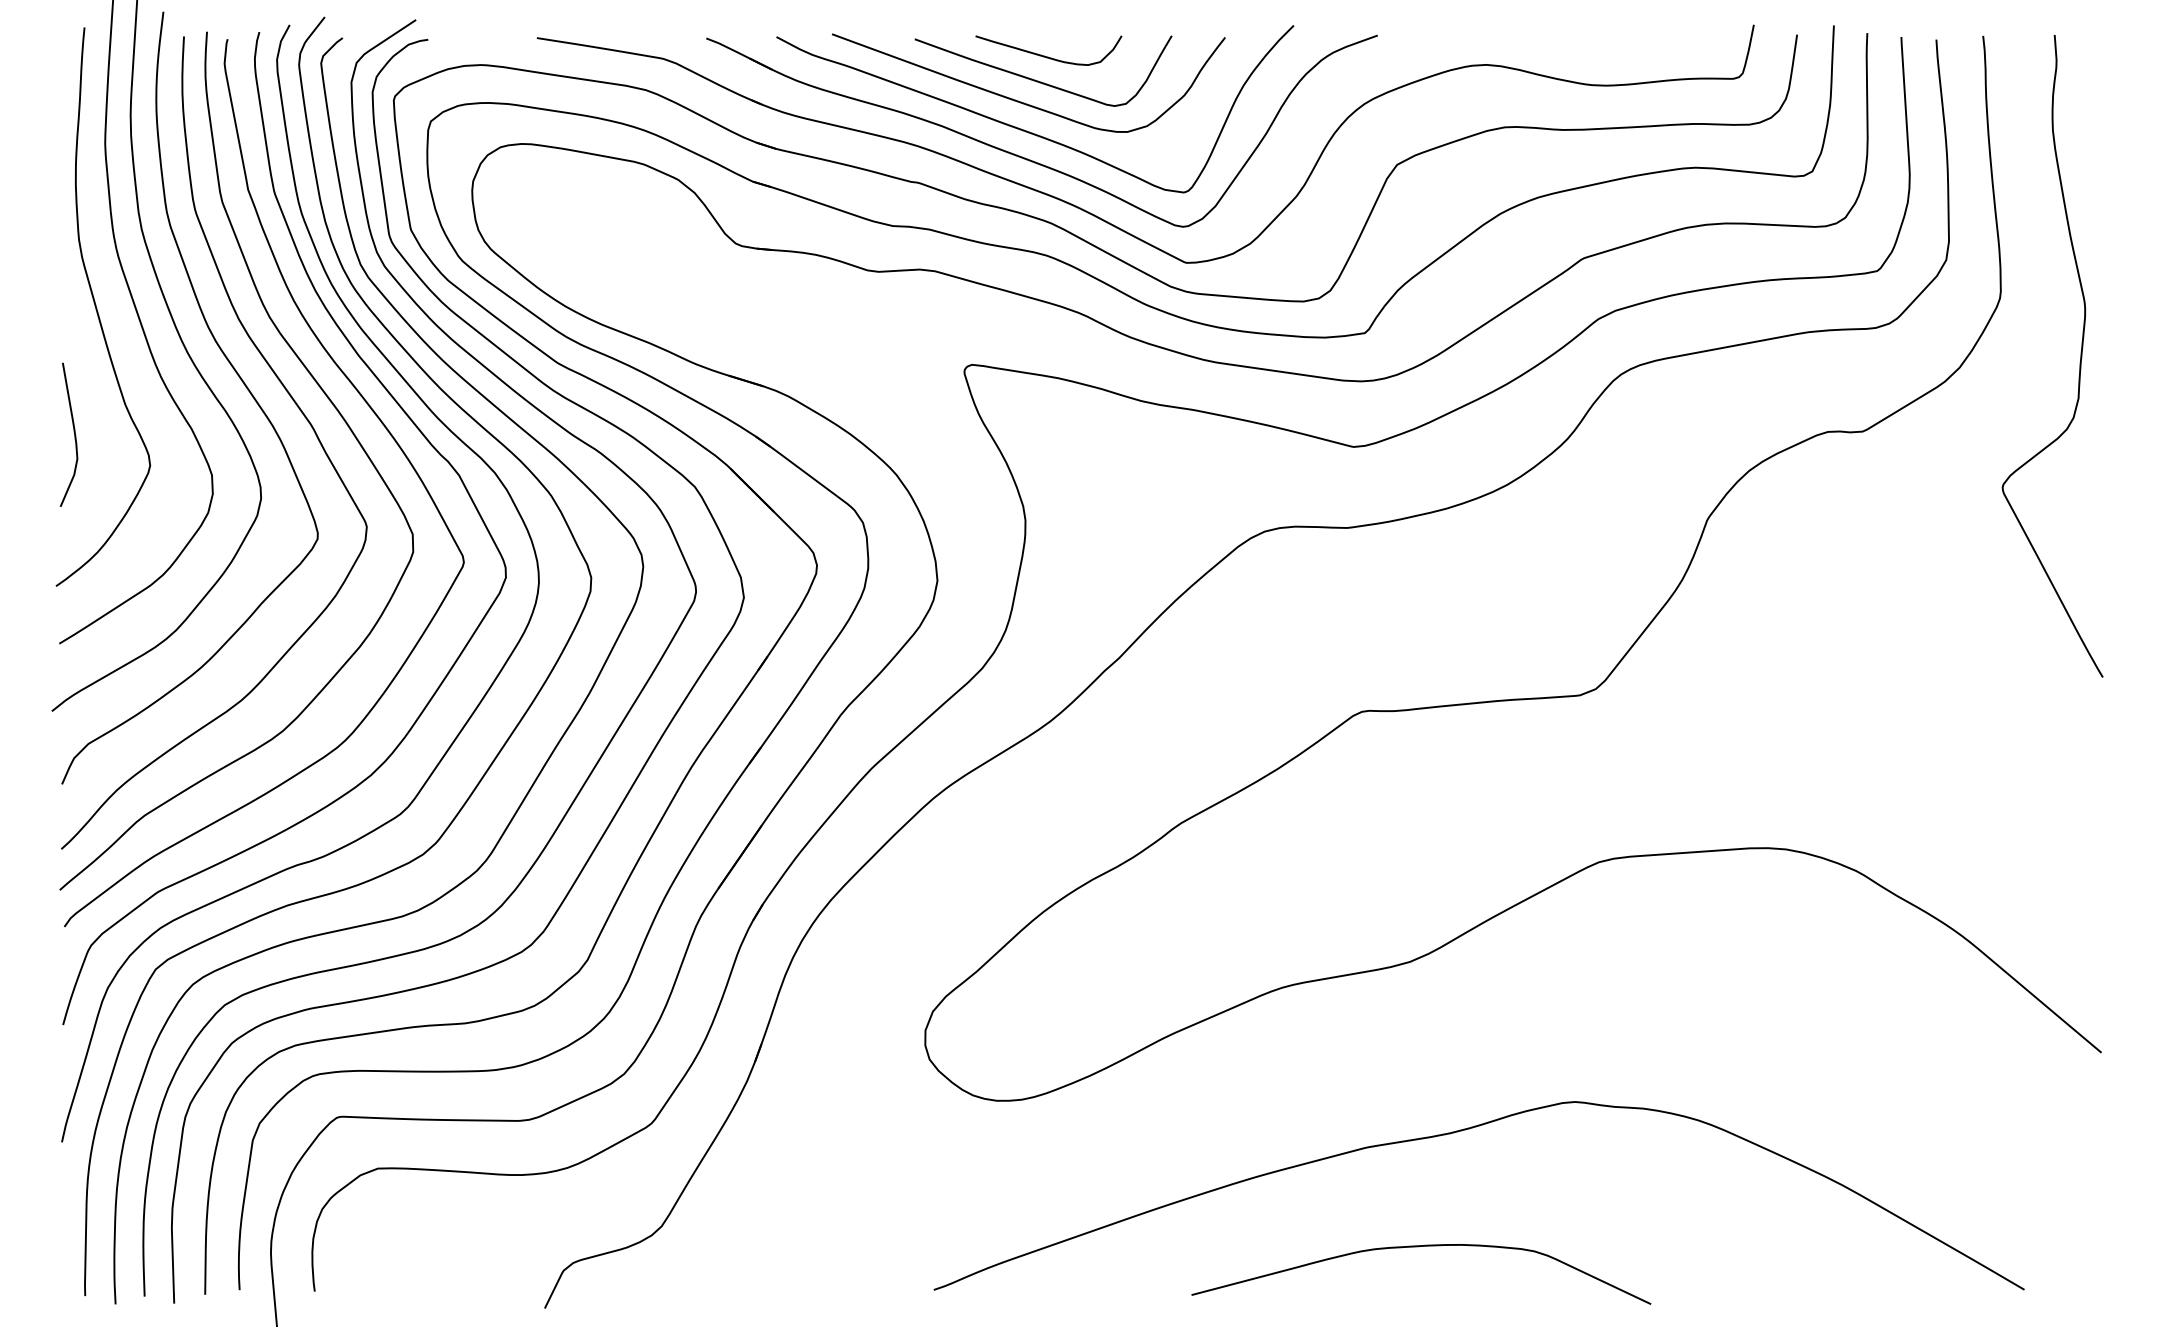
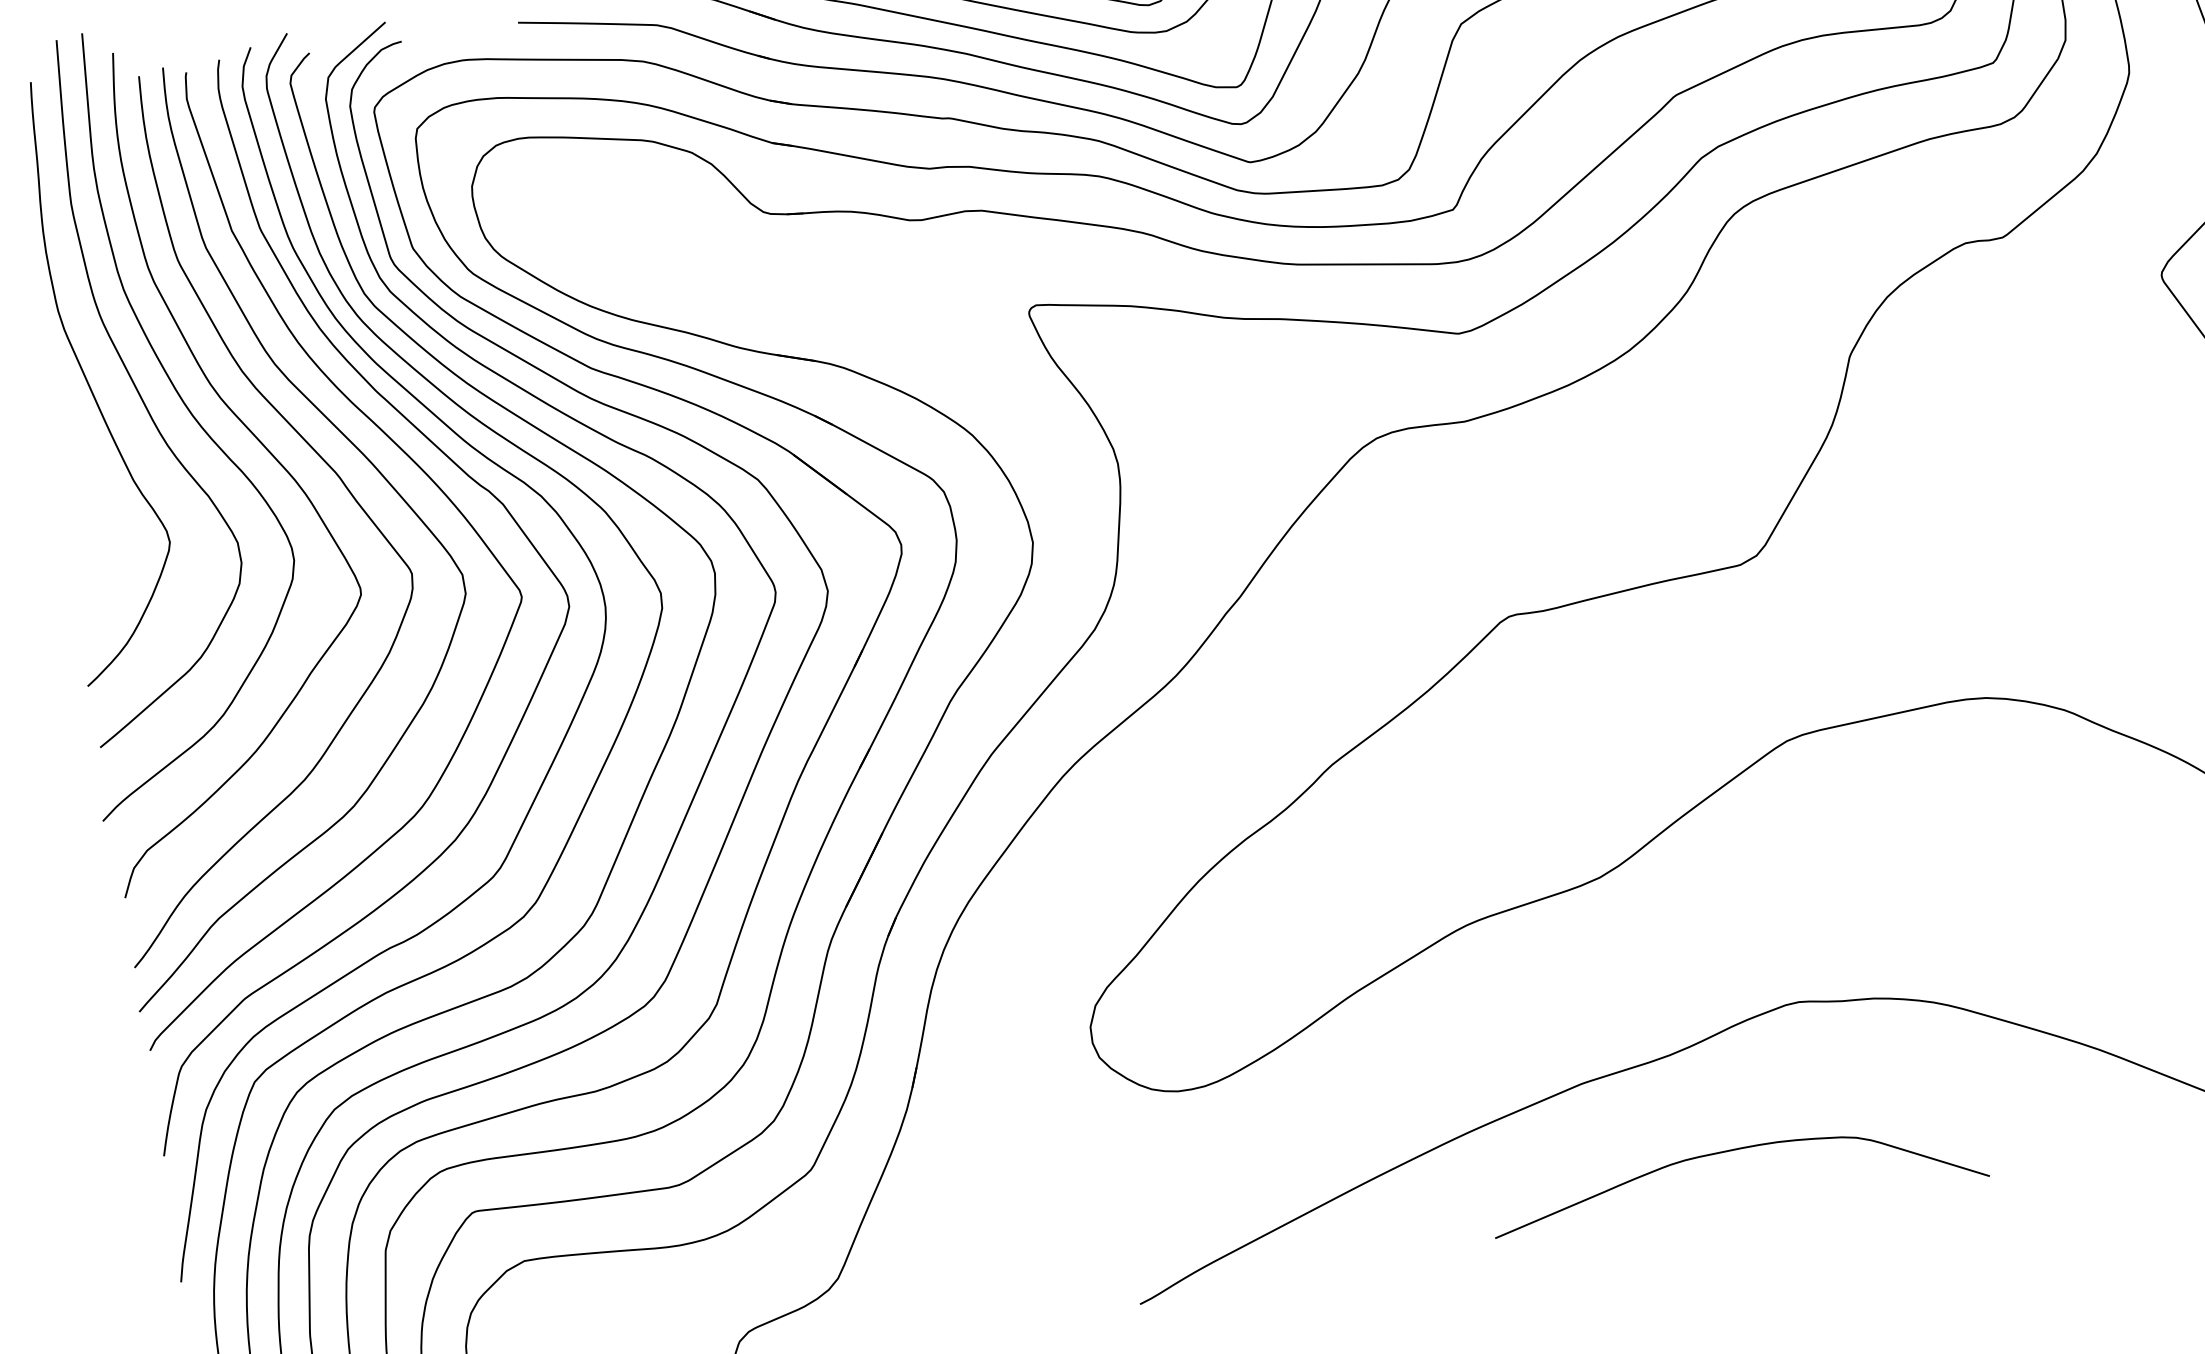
curve: (73, 432) -> (82, 518), removed
curve: (1418, 1247) -> (1731, 1151), moved

